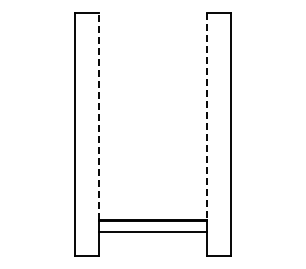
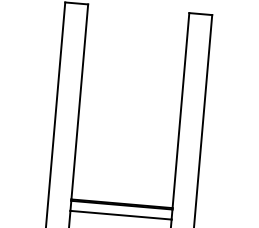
line: (99, 115) -> (79, 101), dashed -> solid
line: (206, 116) -> (180, 110), dashed -> solid

